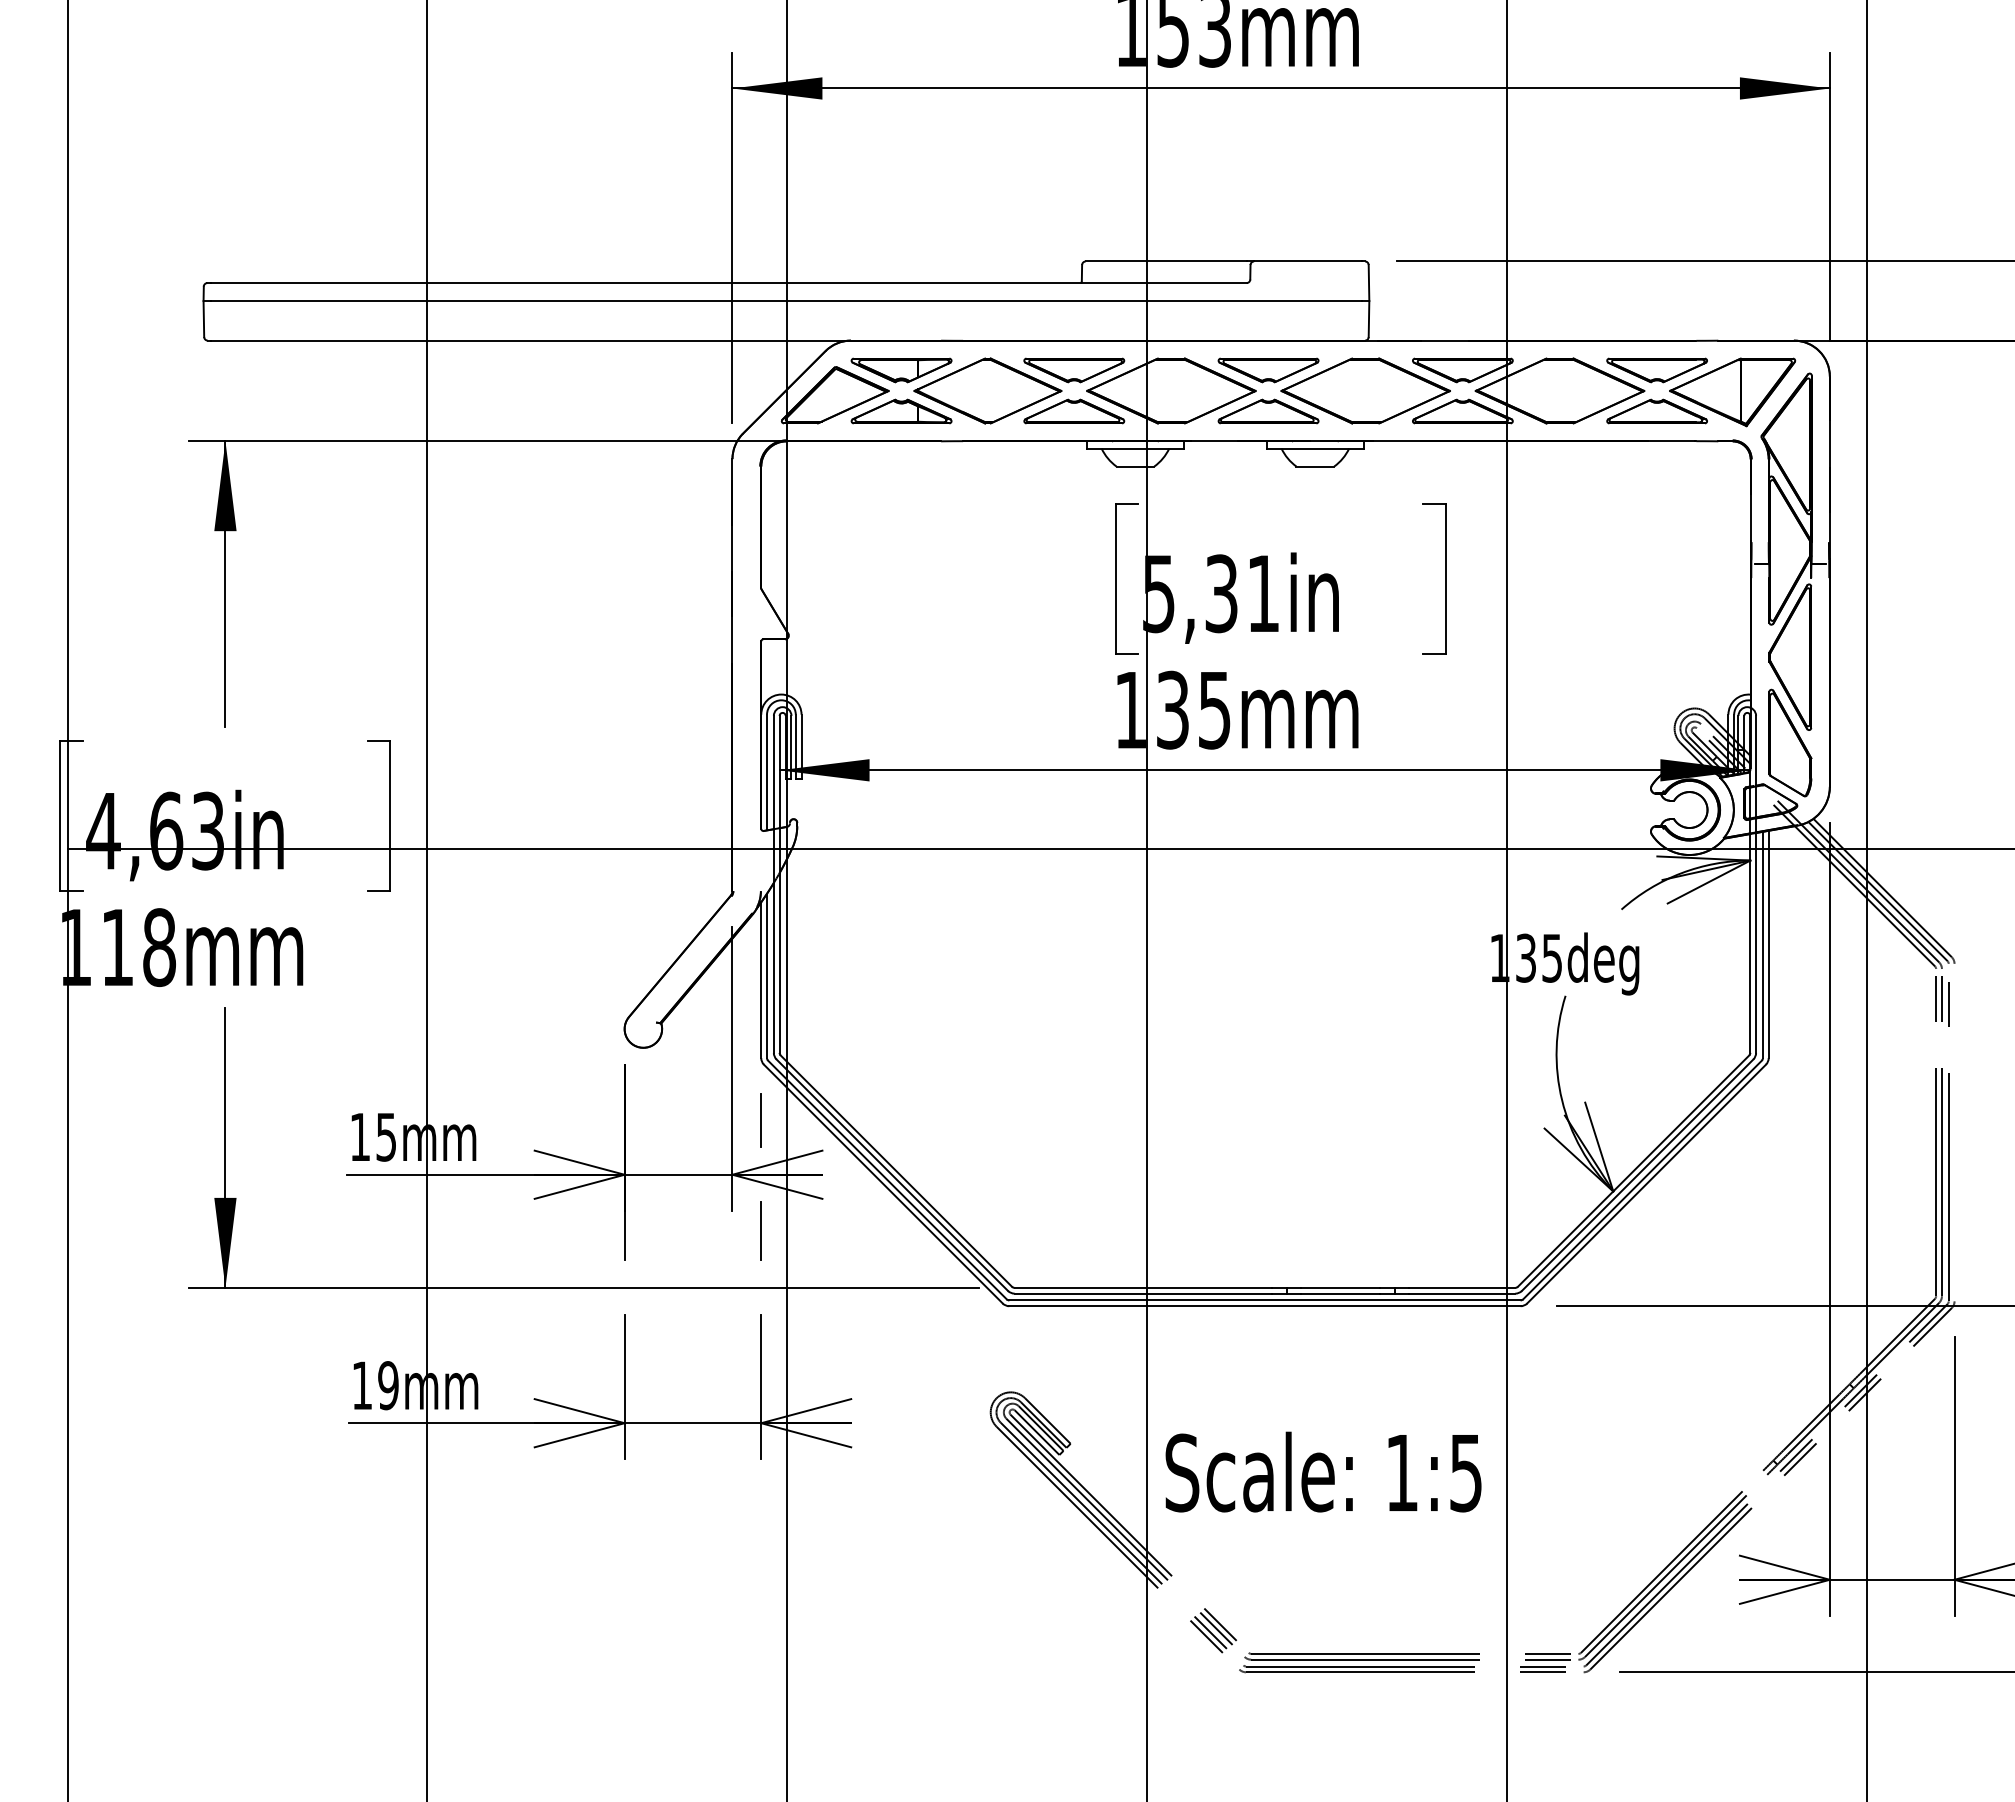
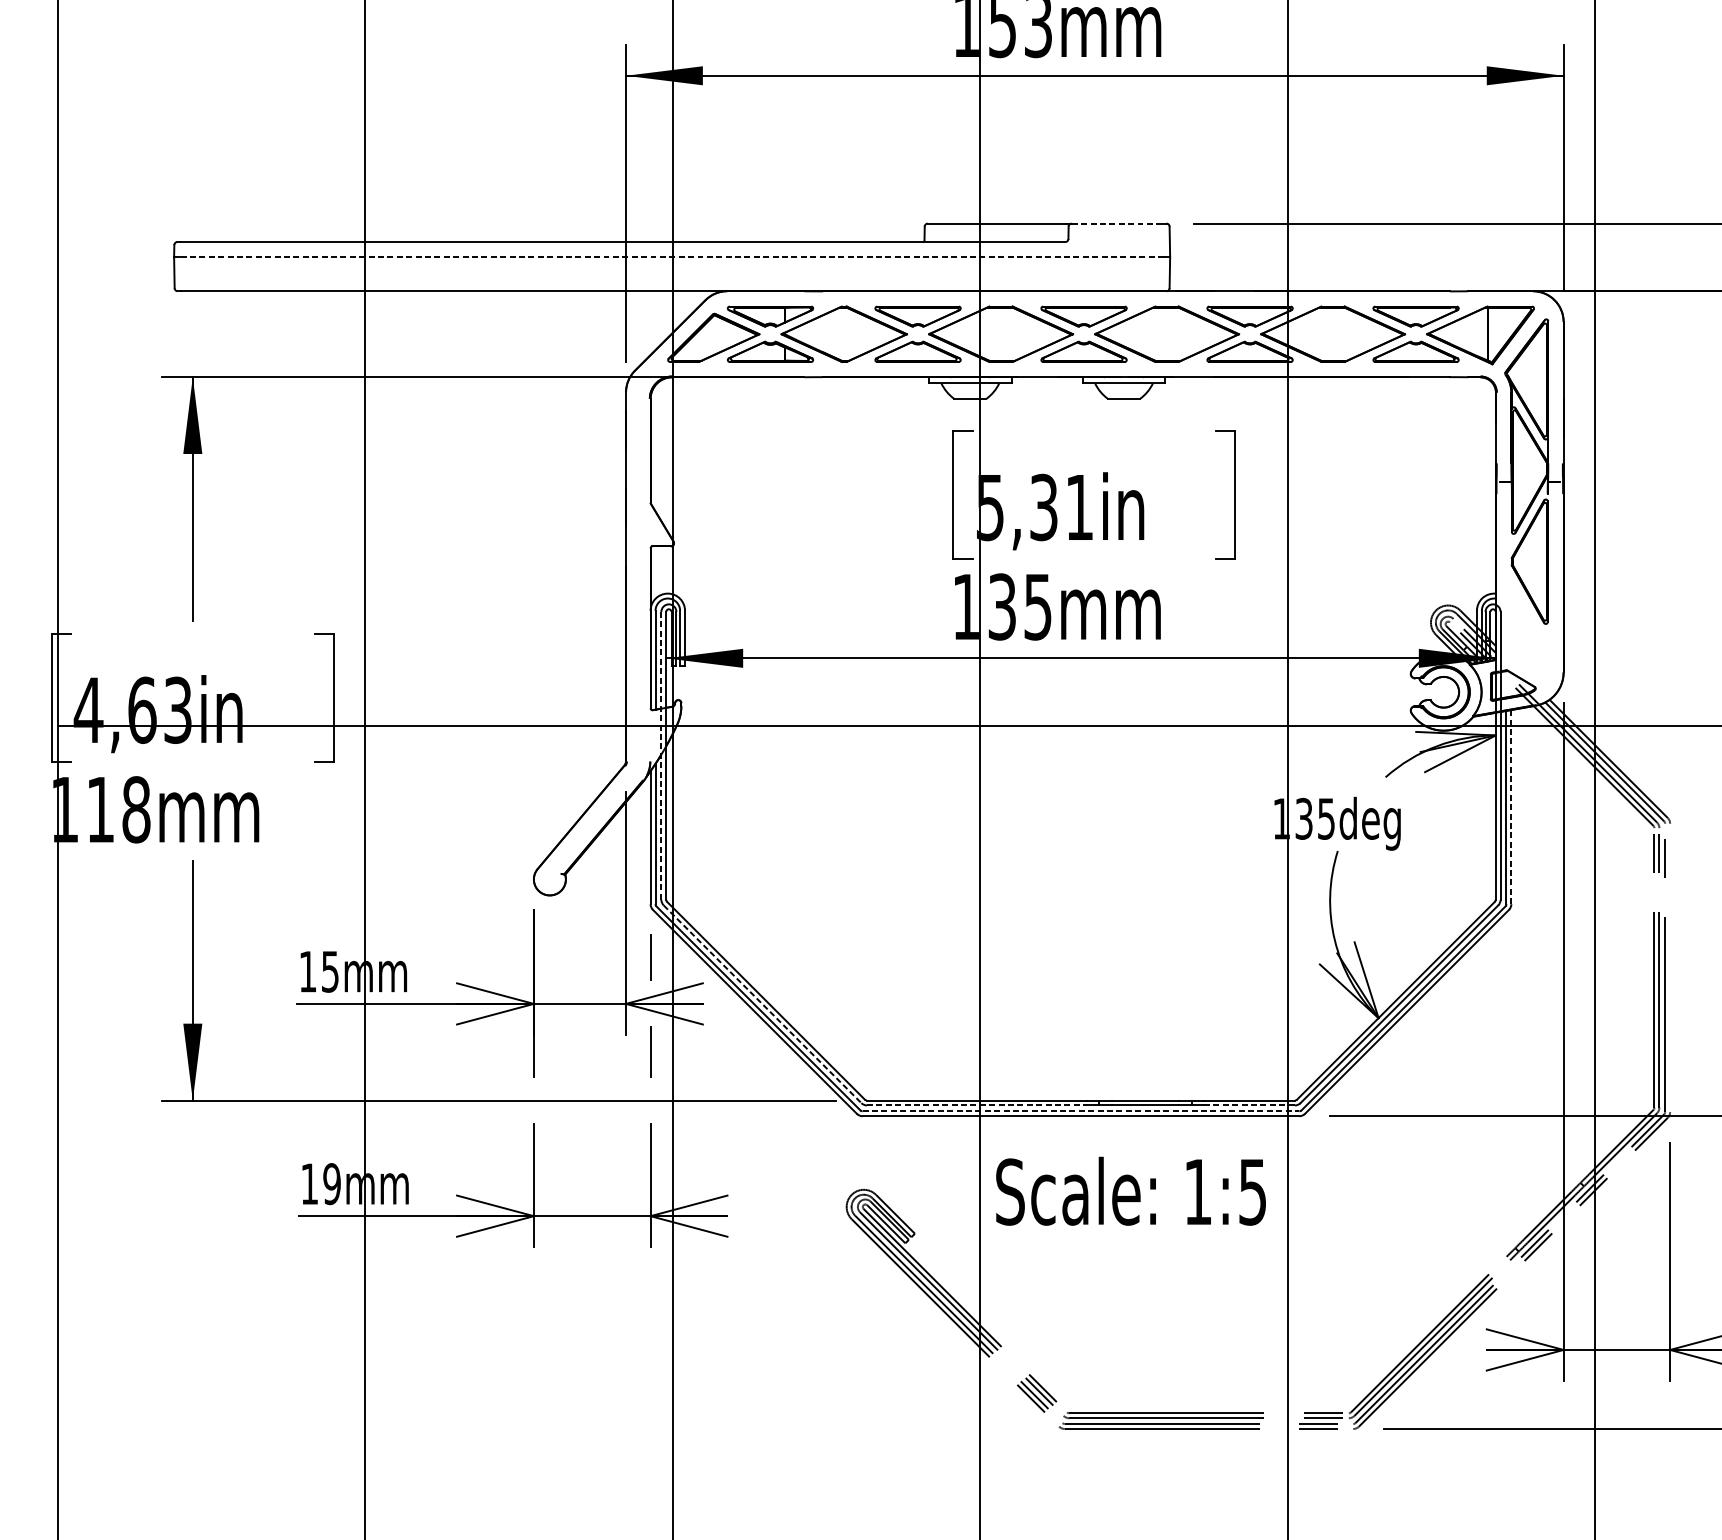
line: (1307, 261) -> (1117, 223), solid -> dashed
line: (786, 301) -> (672, 257), solid -> dashed
part: (1790, 742) -> (1529, 634), removed
line: (773, 884) -> (661, 755), solid -> dashed
line: (1768, 944) -> (1511, 807), solid -> dashed
line: (892, 1175) -> (762, 1004), solid -> dashed
line: (1143, 1293) -> (977, 1105), solid -> dashed
line: (1462, 1293) -> (1249, 1105), solid -> dashed
line: (1264, 1300) -> (1080, 1111), solid -> dashed
text: (1323, 1471) -> (1130, 1190), moved

